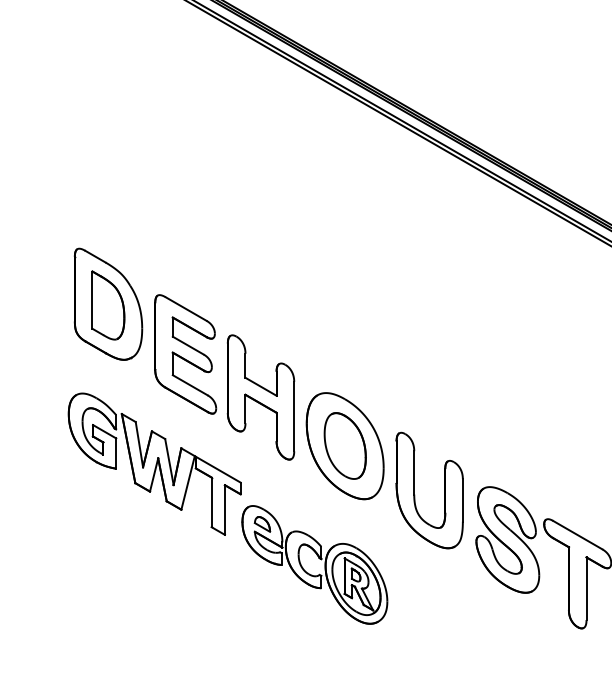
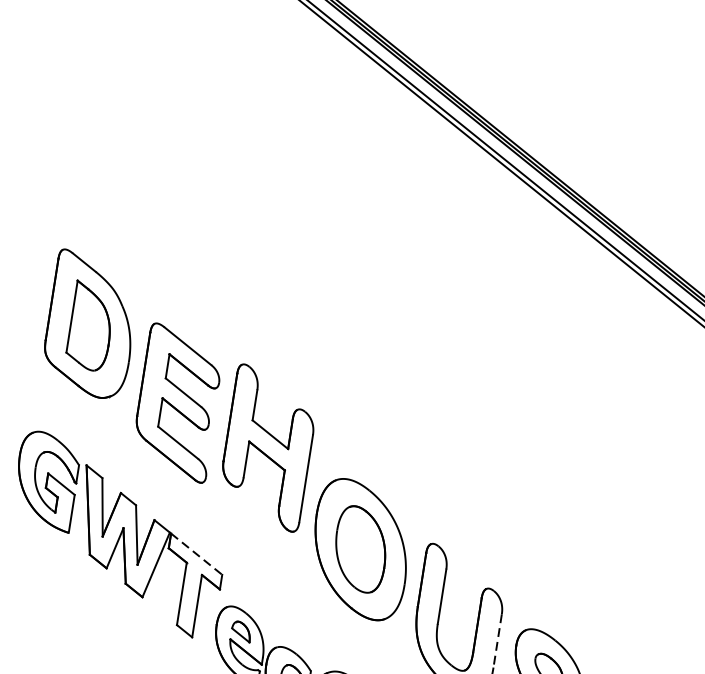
part: (260, 397) -> (267, 448), moved
line: (218, 469) -> (196, 554), solid -> dashed
line: (462, 500) -> (497, 640), solid -> dashed

